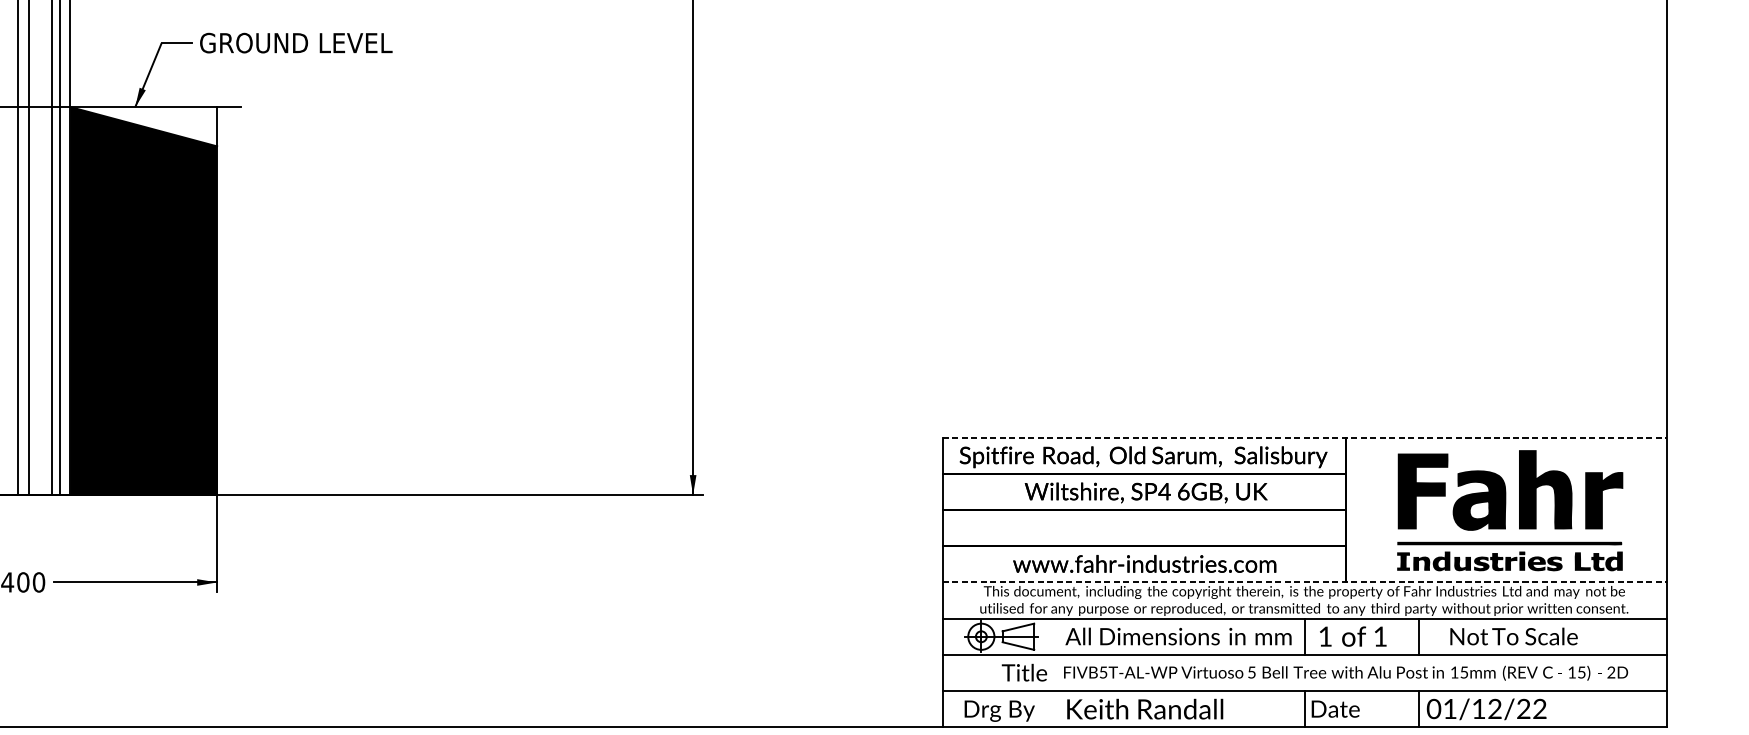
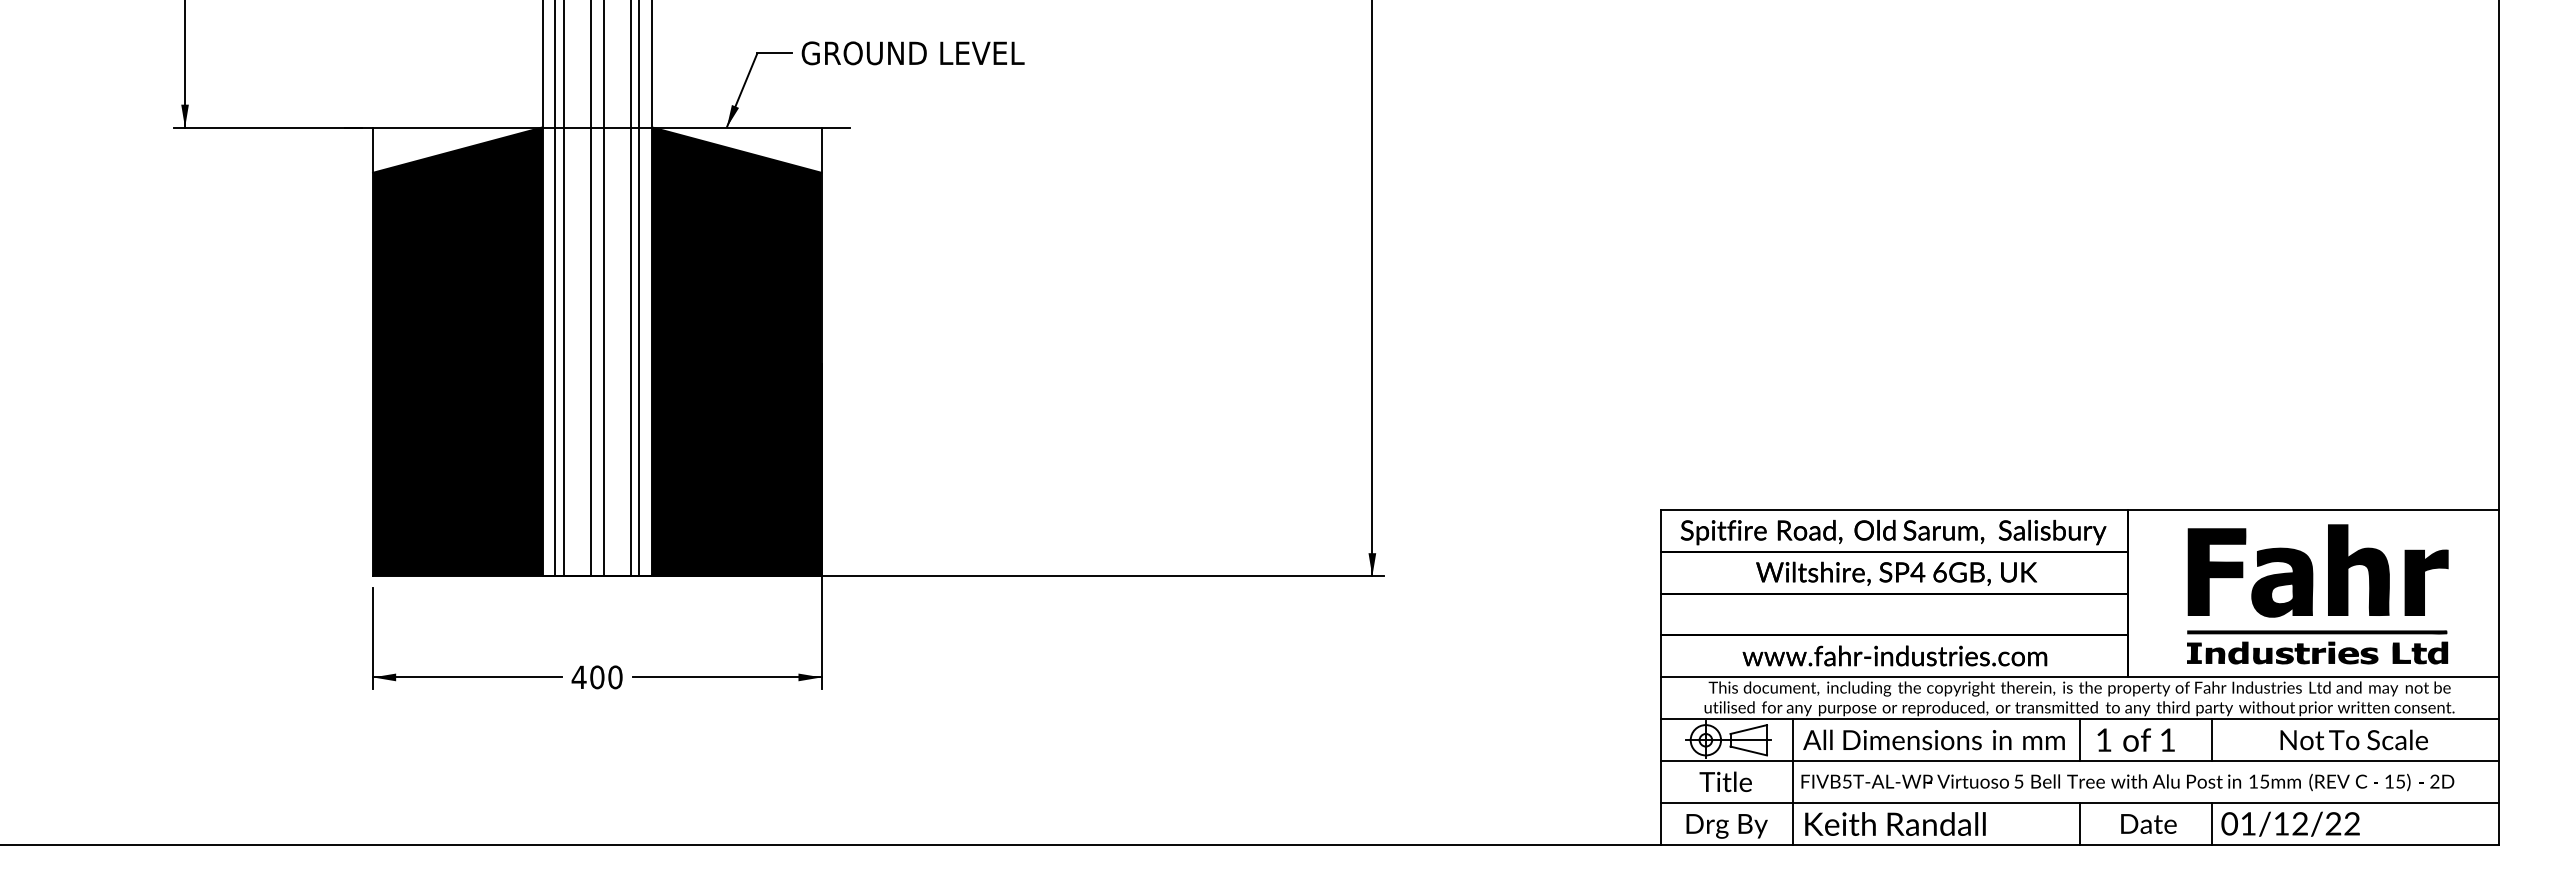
line: (1304, 437) -> (2079, 509), dashed -> solid
line: (1304, 582) -> (2079, 677), dashed -> solid
text: (1513, 636) -> (2353, 739), moved
text: (1024, 672) -> (1725, 781), moved
line: (1056, 672) -> (1792, 781), added
text: (1335, 708) -> (2148, 823), moved

